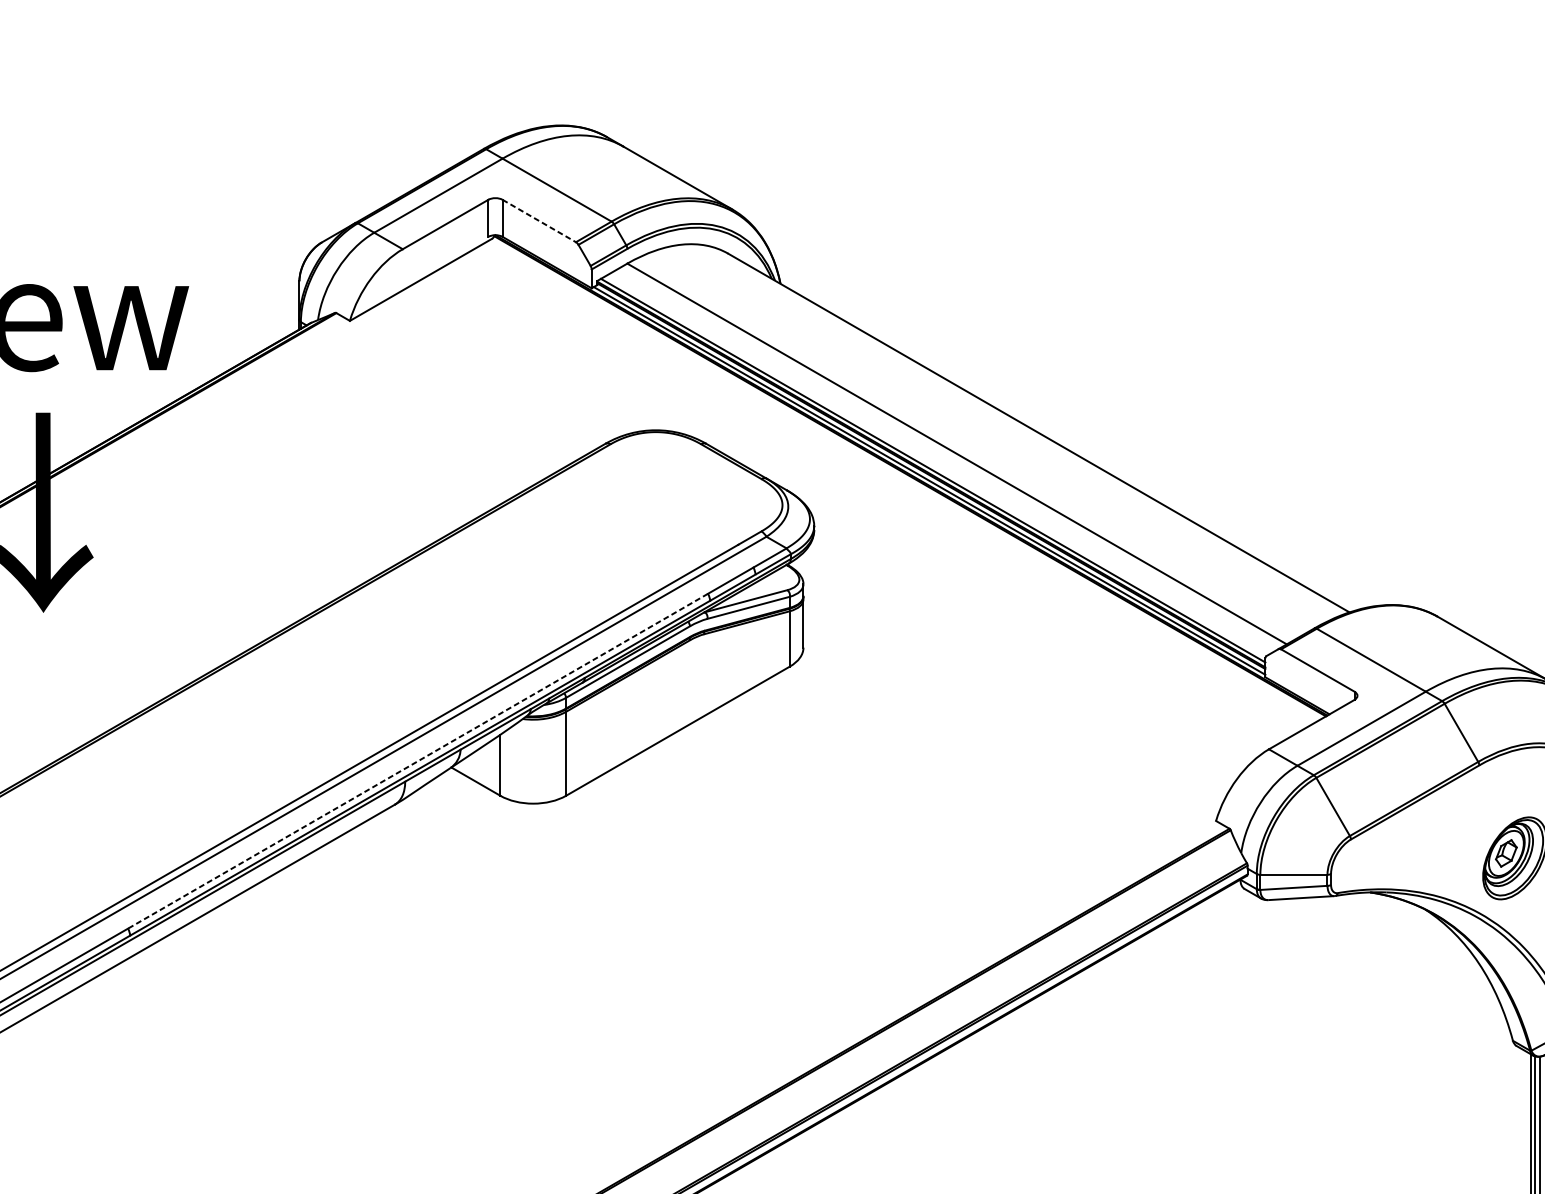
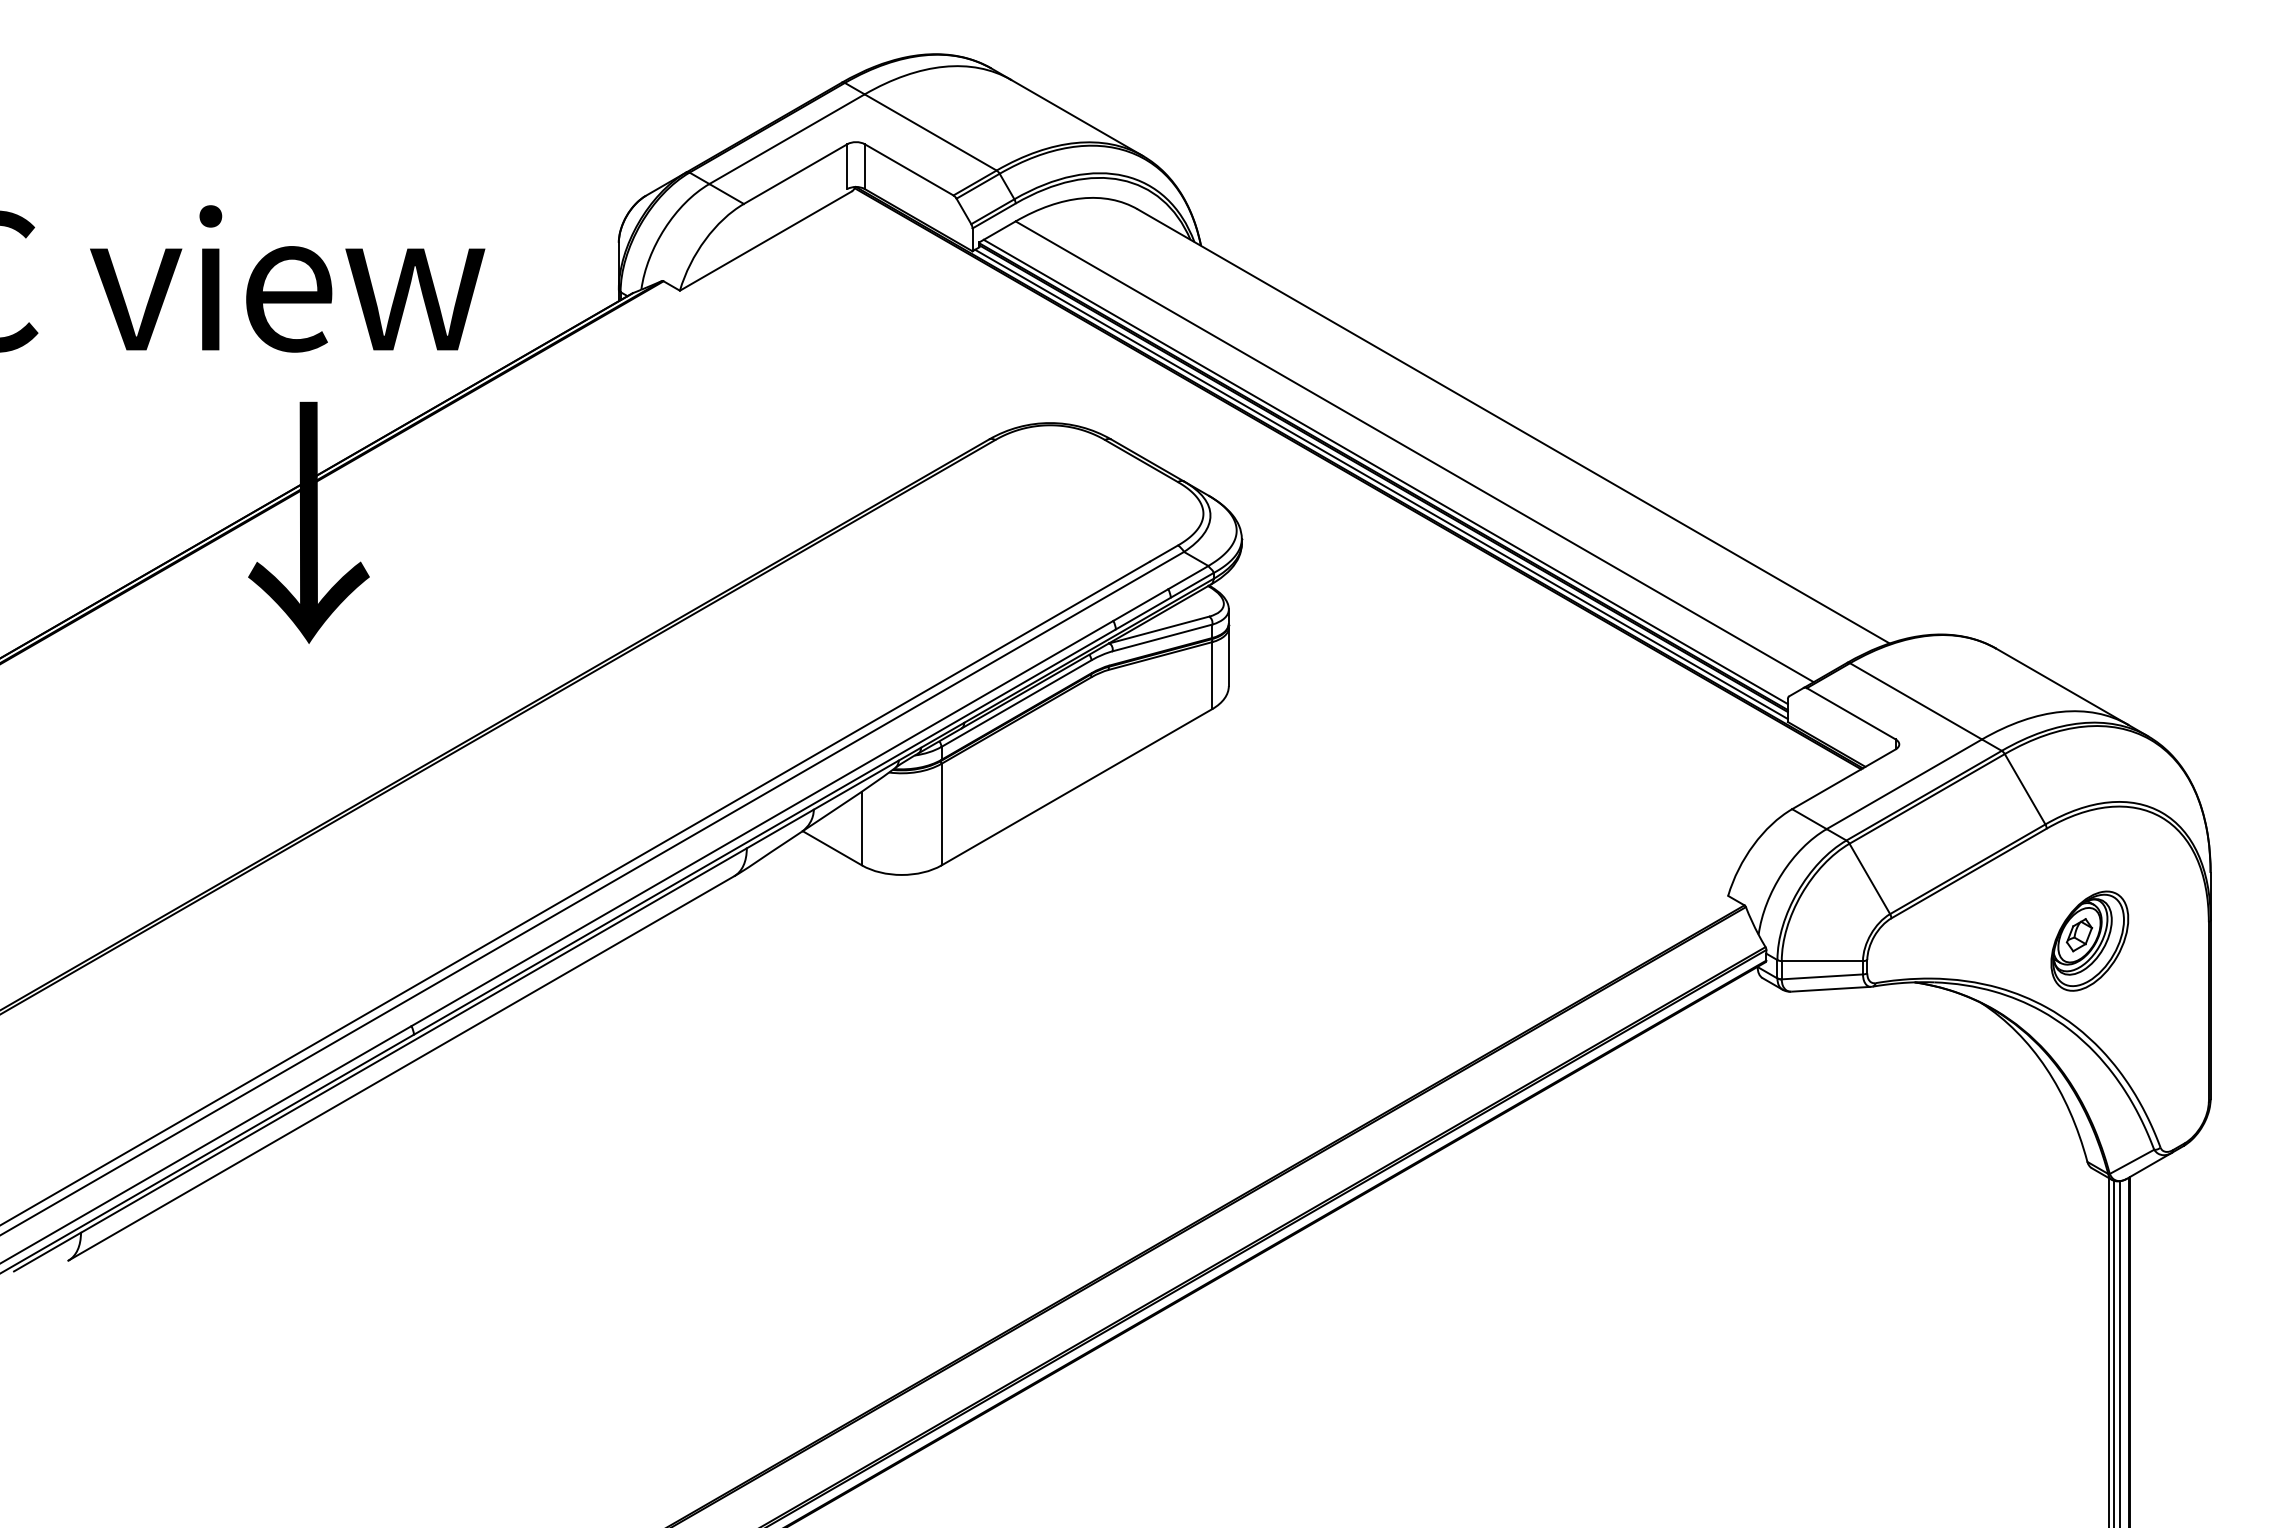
line: (539, 221) -> (909, 170), dashed -> solid
line: (417, 761) -> (761, 823), dashed -> solid

